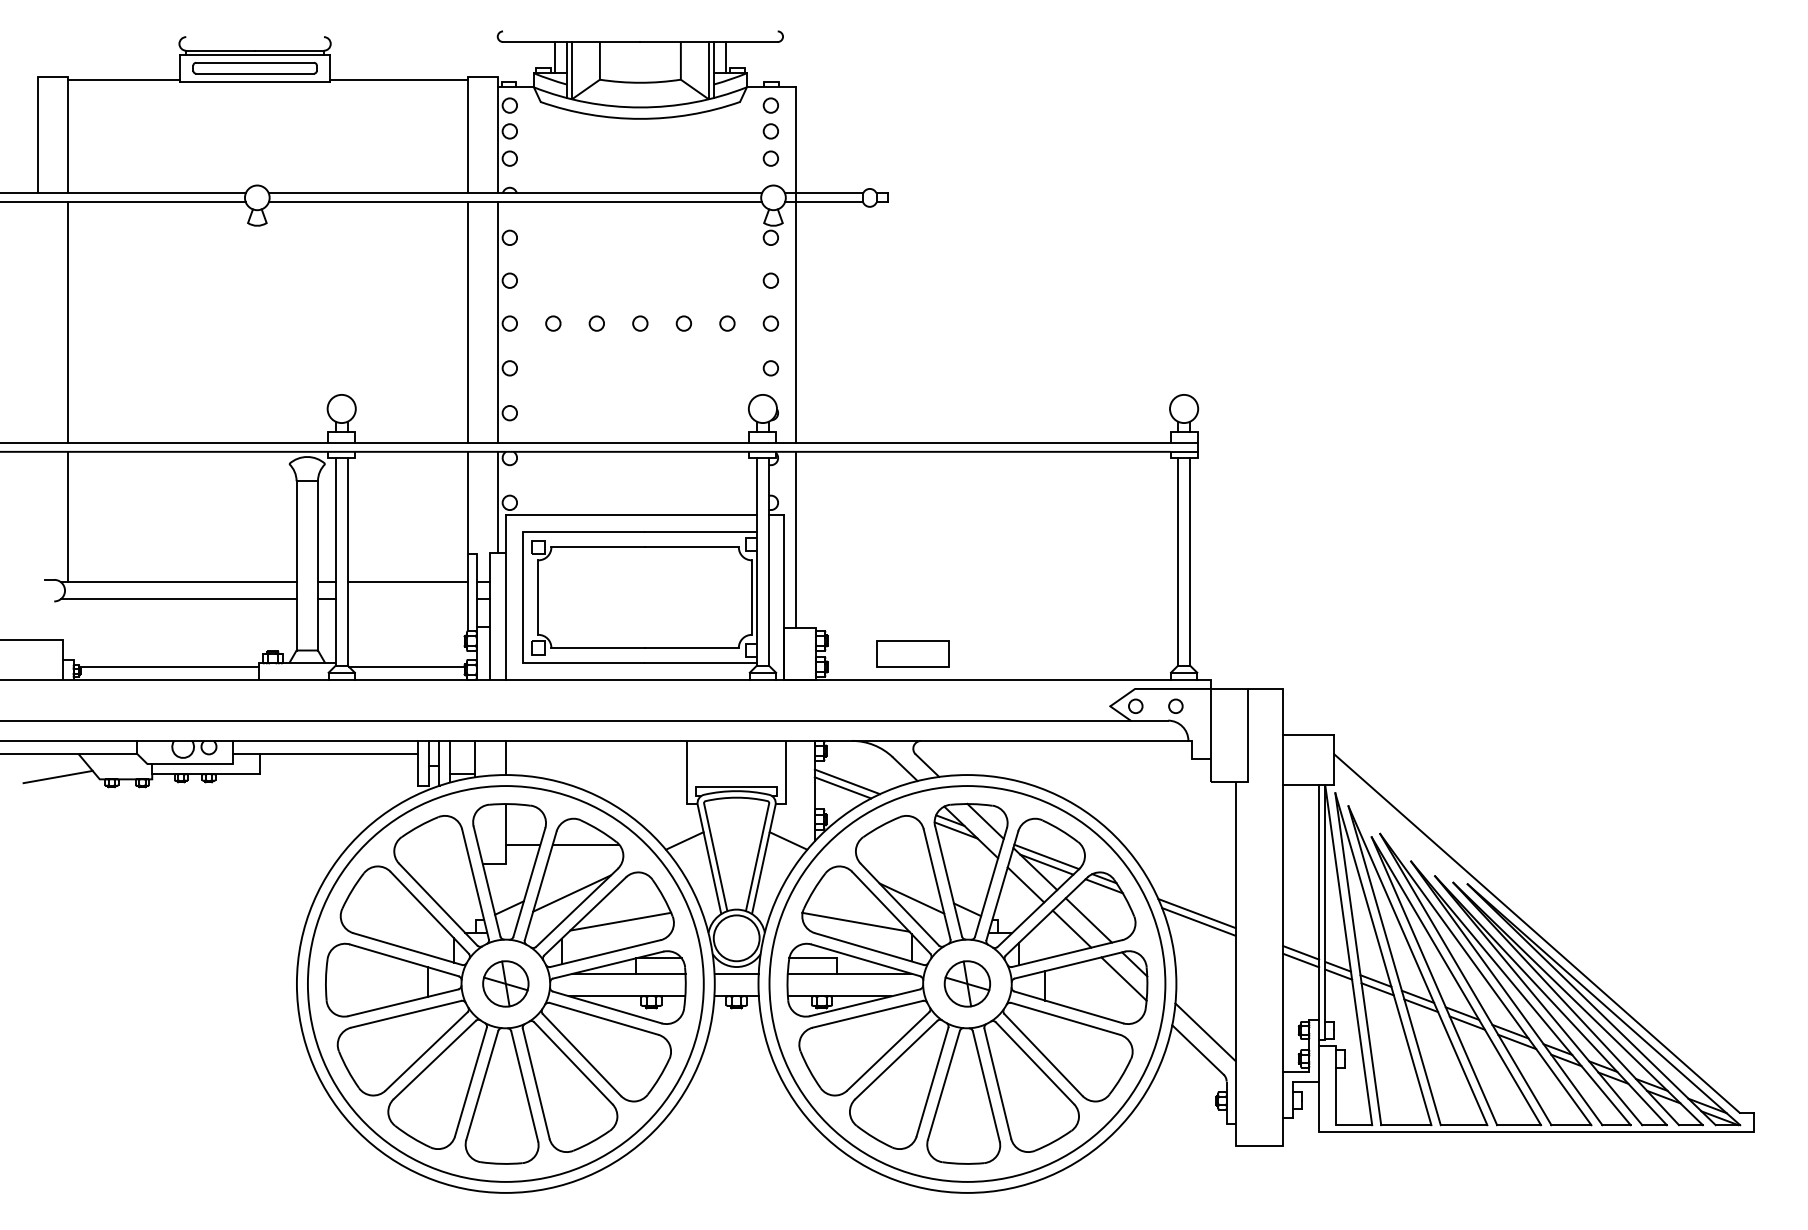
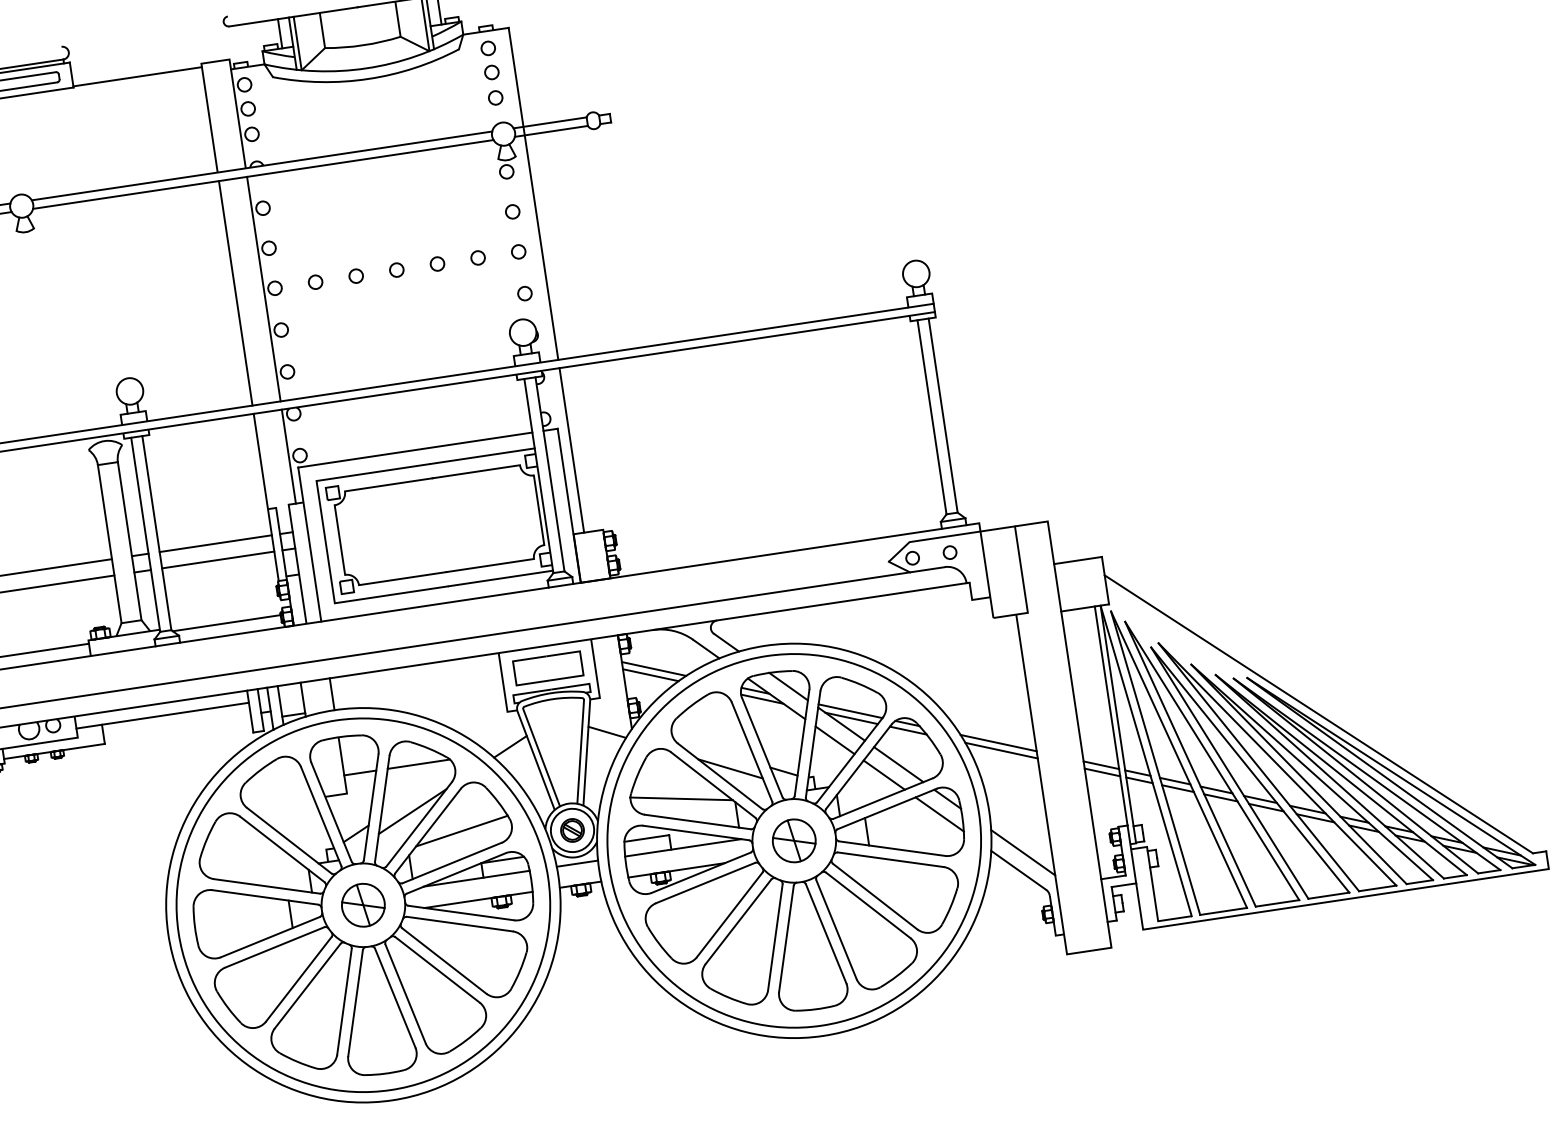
line: (407, 599) -> (217, 560), added
part: (912, 653) -> (548, 668), moved
part: (736, 938) -> (572, 830), added

